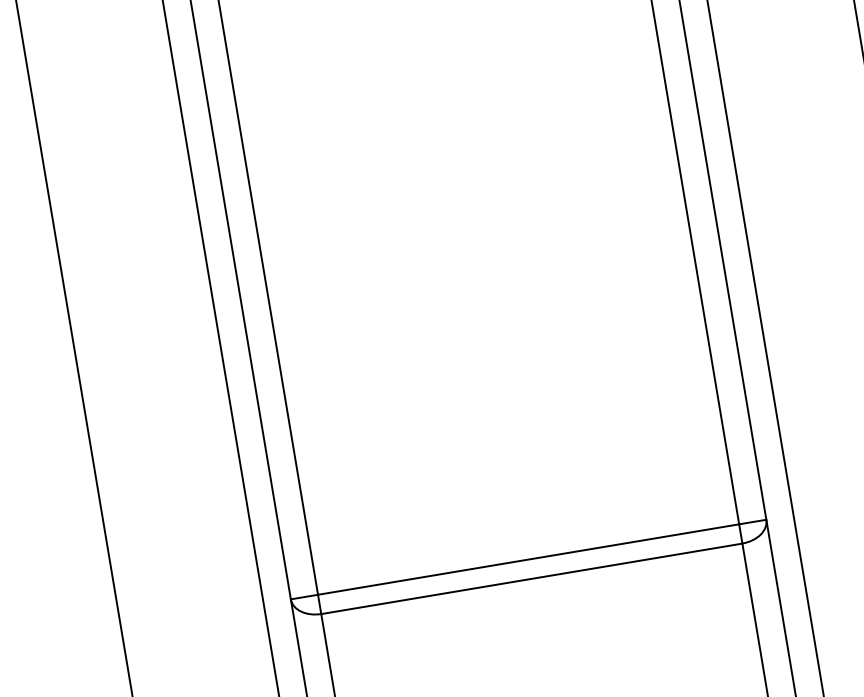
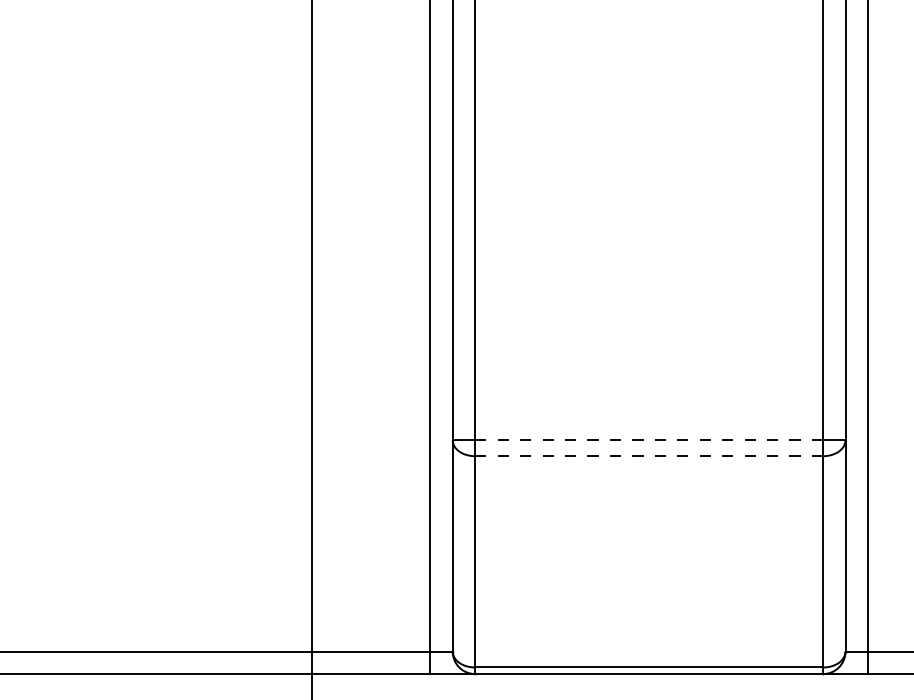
line: (529, 559) -> (649, 440), solid -> dashed
line: (532, 579) -> (649, 456), solid -> dashed

